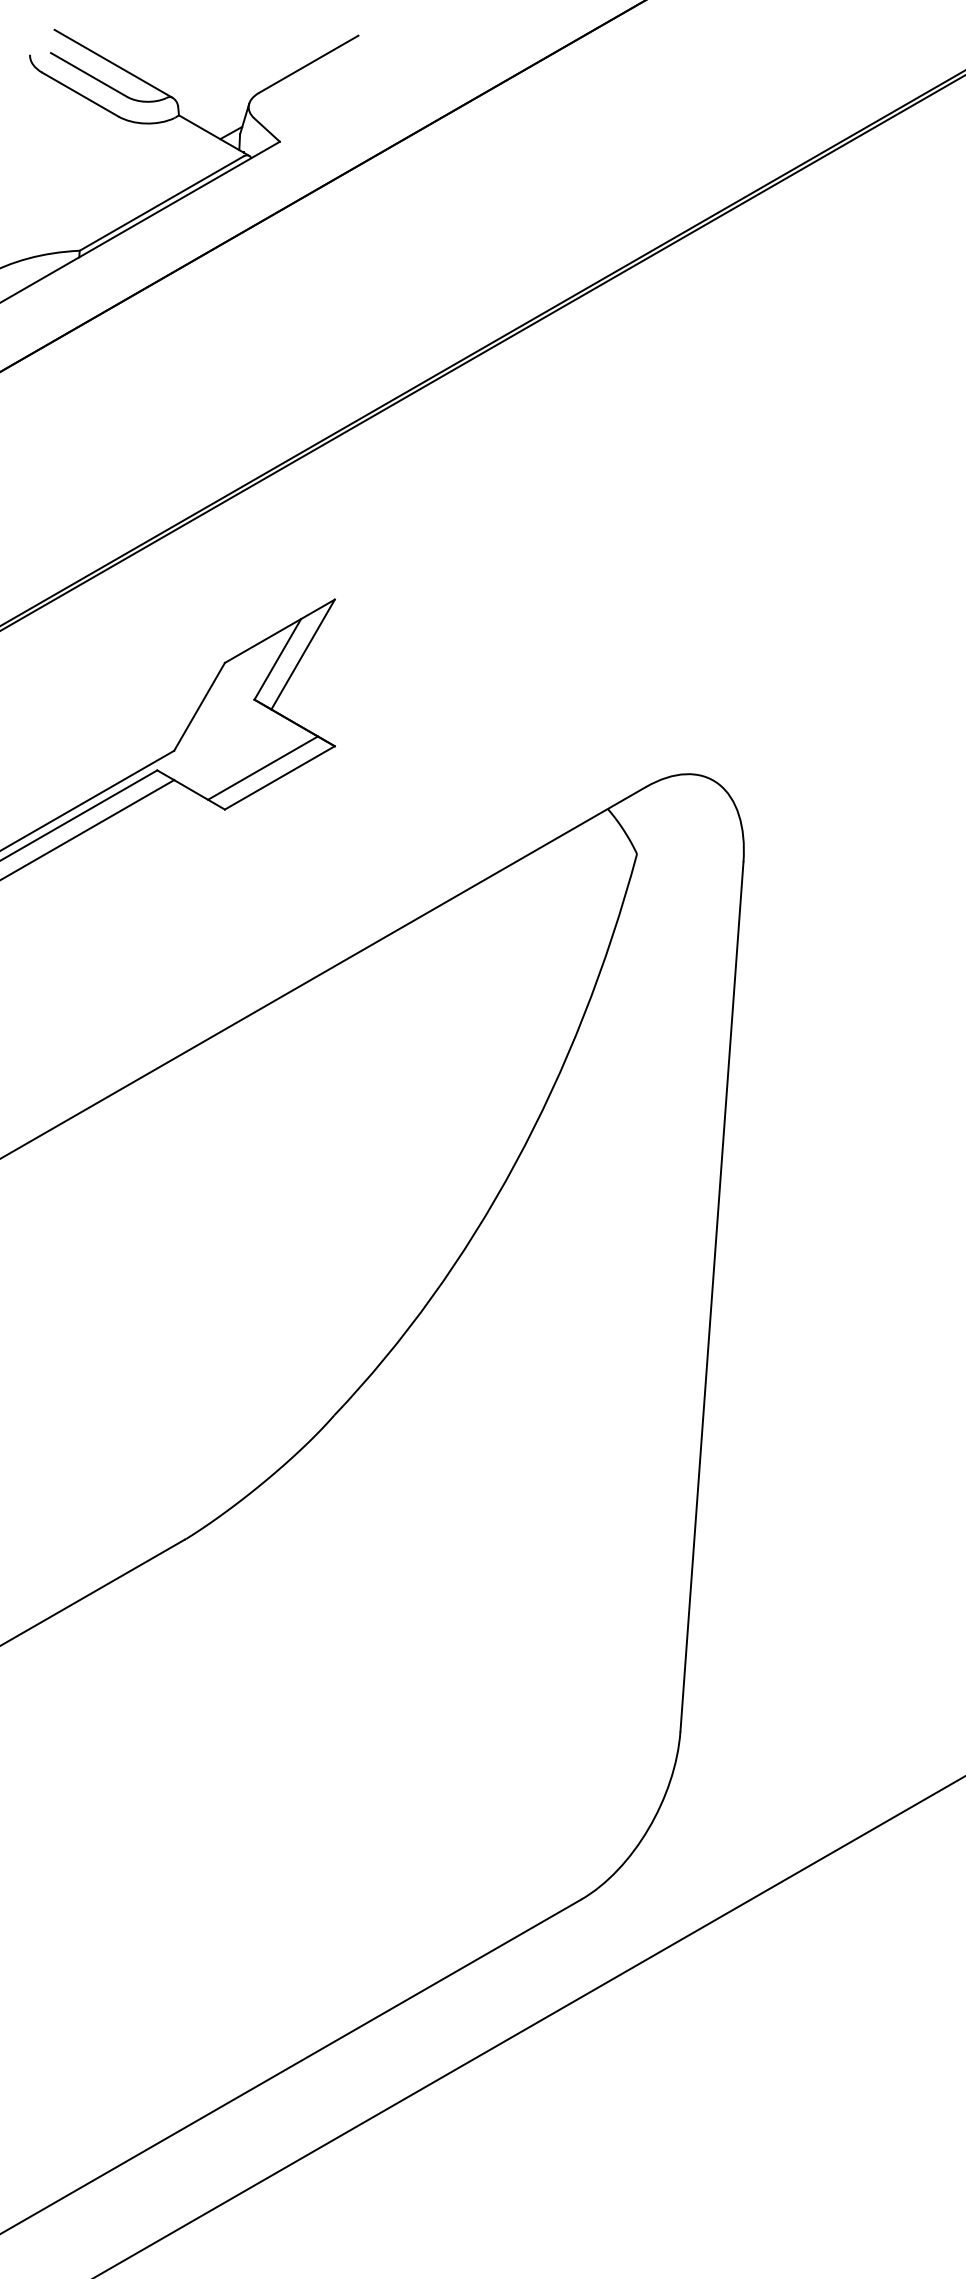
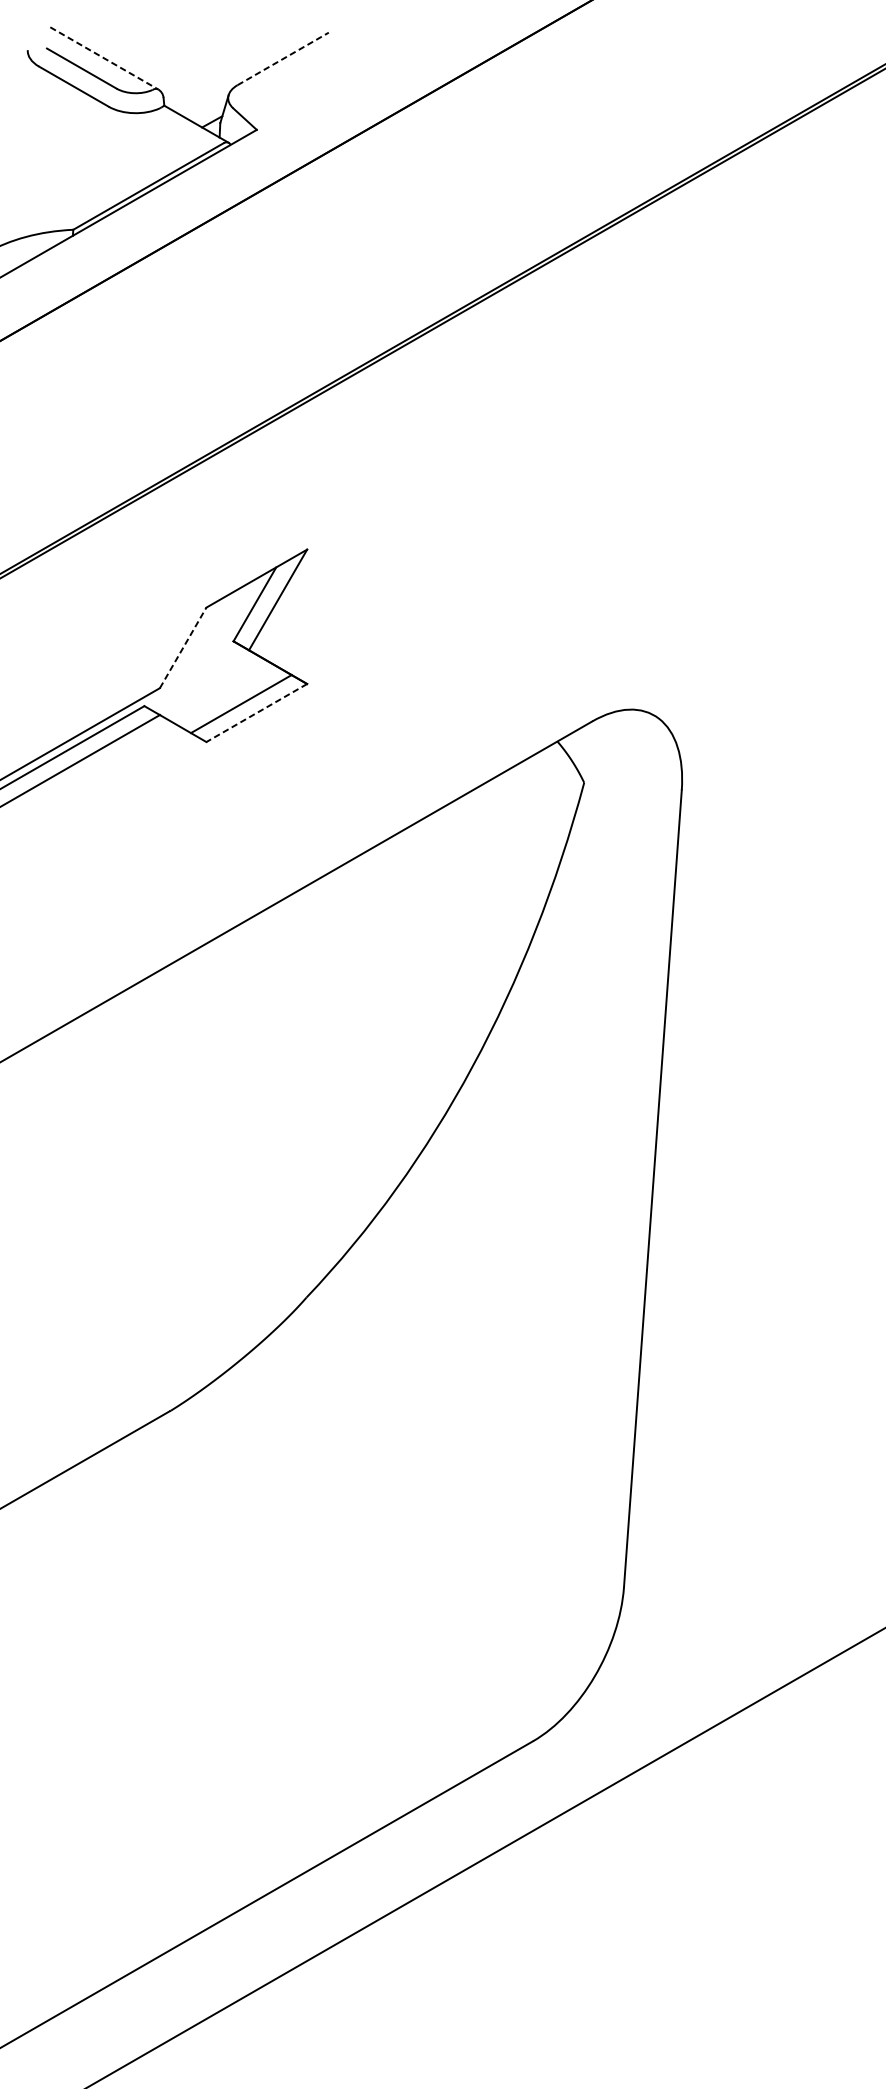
line: (113, 63) -> (104, 58), solid -> dashed
line: (309, 64) -> (283, 59), solid -> dashed
line: (199, 706) -> (183, 647), solid -> dashed
line: (279, 778) -> (256, 713), solid -> dashed

